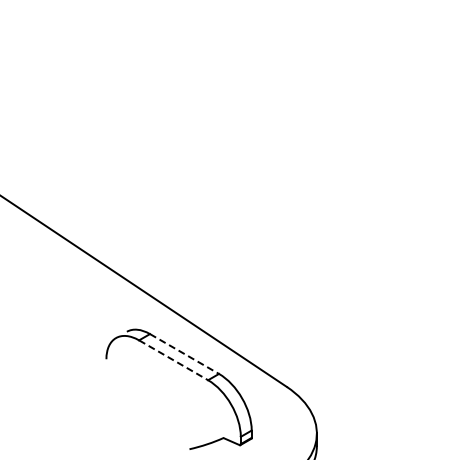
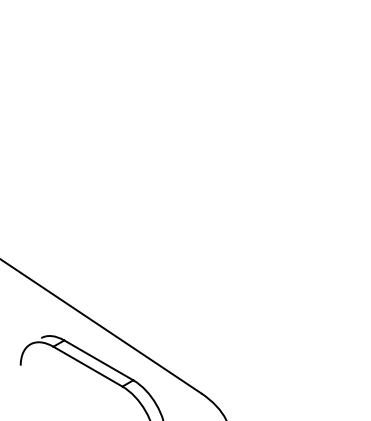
line: (184, 354) -> (98, 360), dashed -> solid
line: (173, 360) -> (87, 366), dashed -> solid

